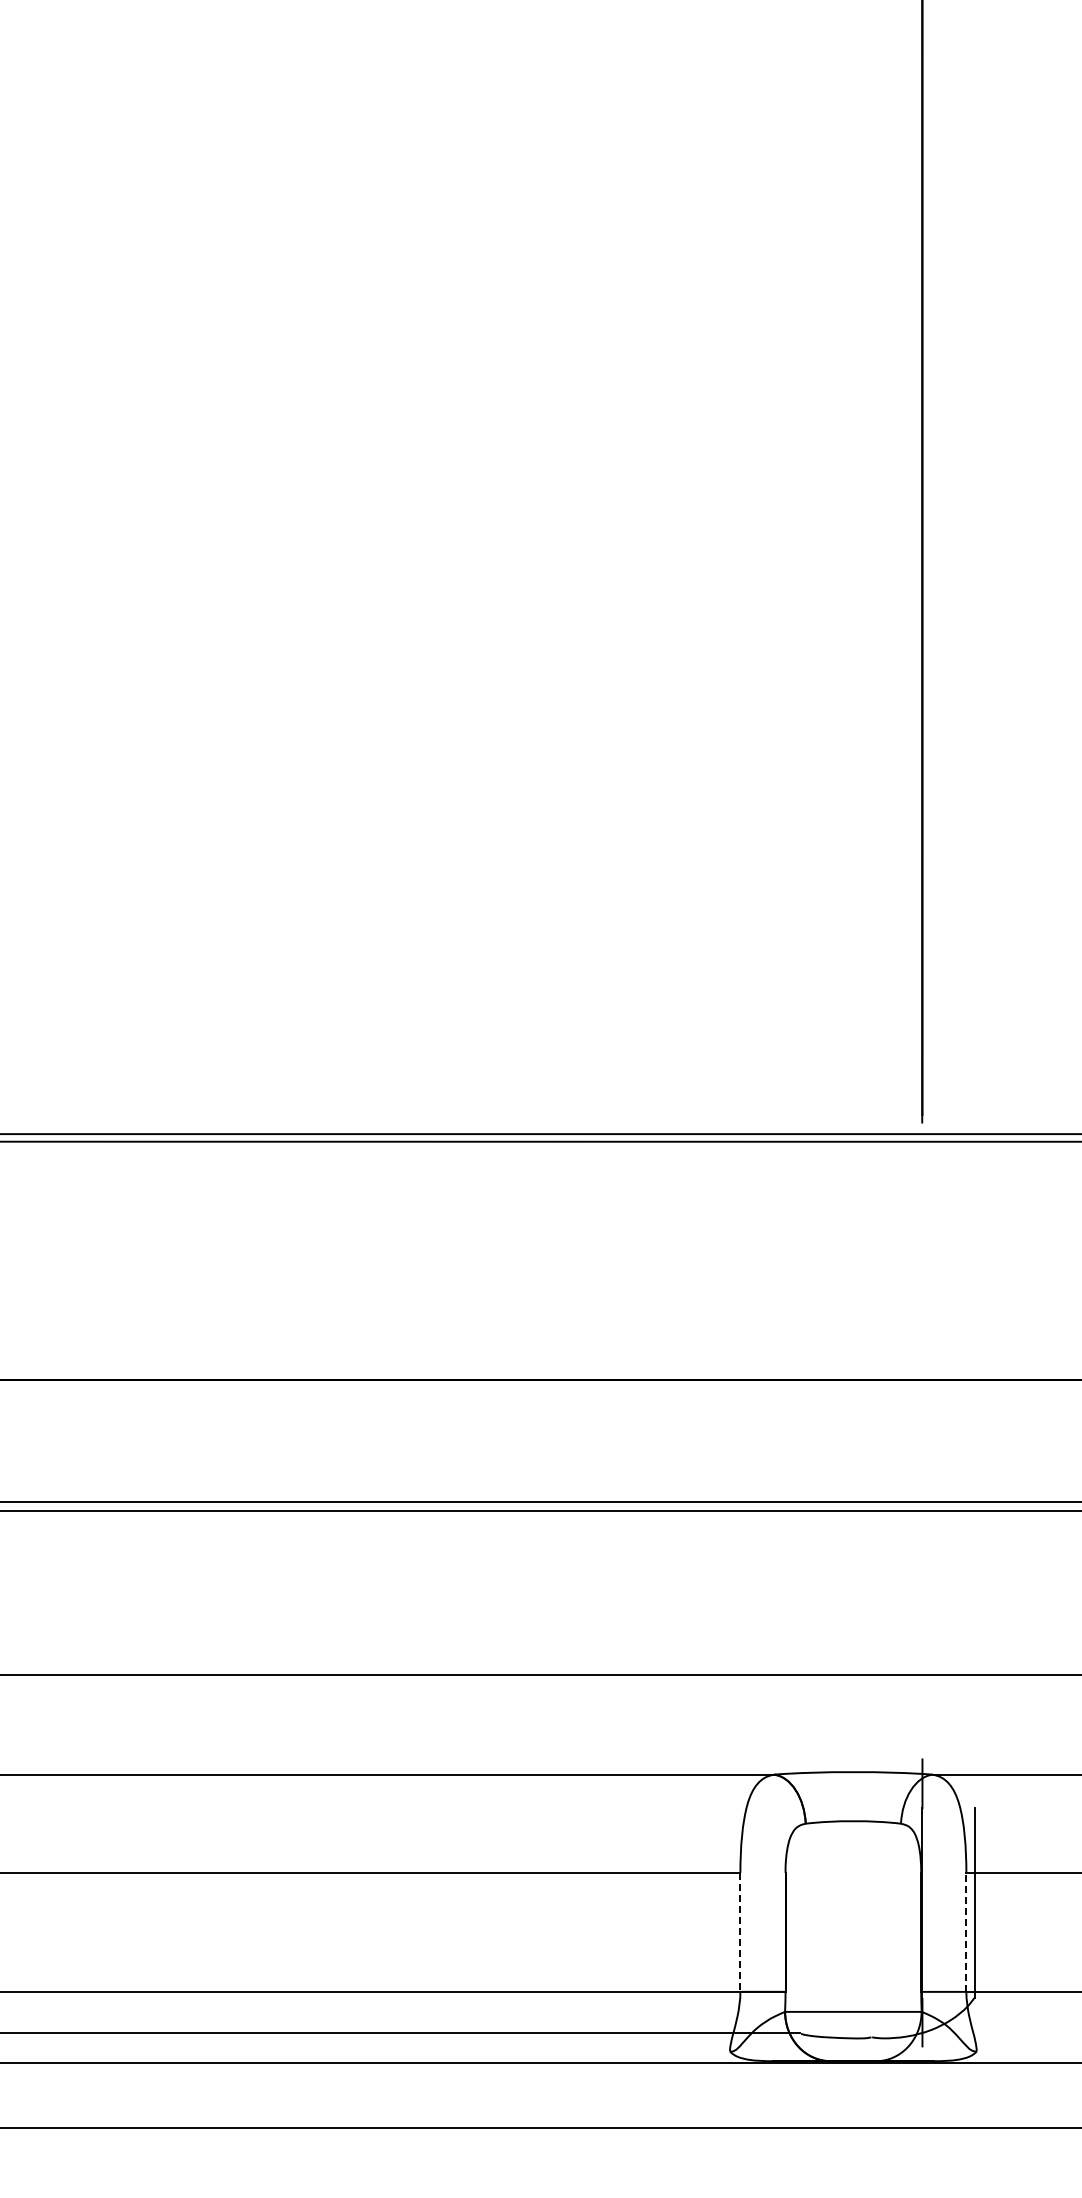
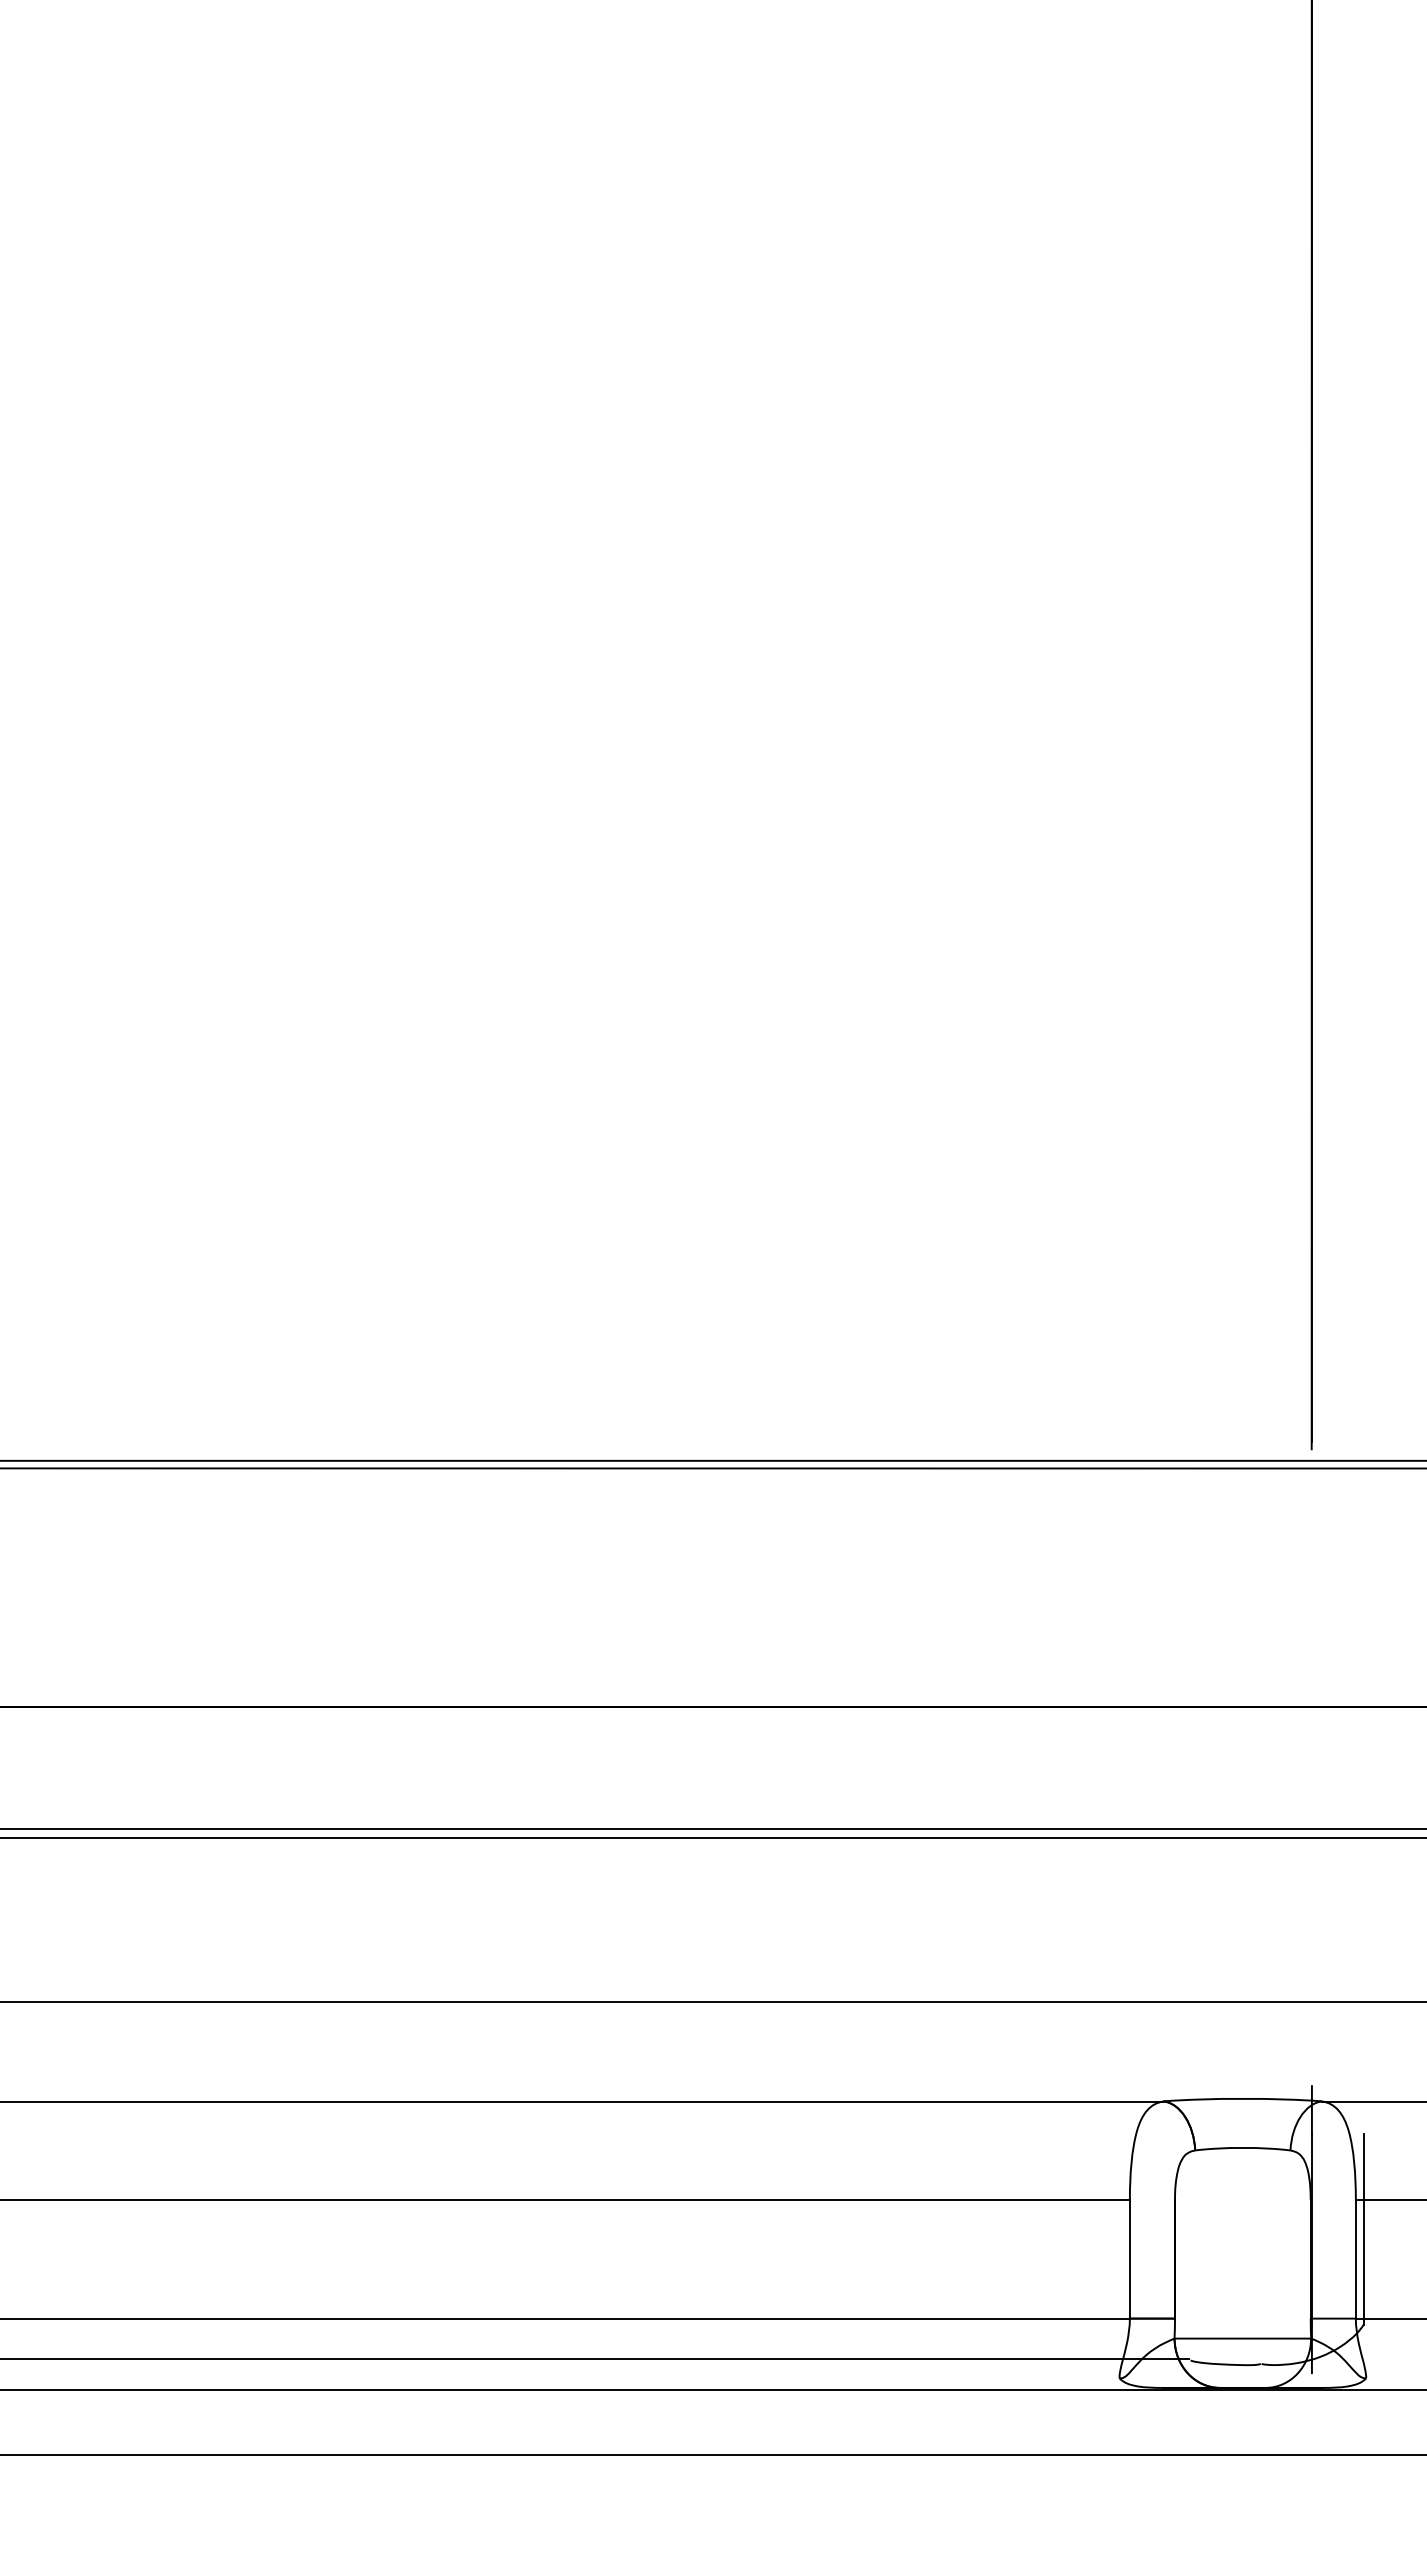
line: (966, 1931) -> (1355, 2258), dashed -> solid
line: (740, 1932) -> (1129, 2259), dashed -> solid

